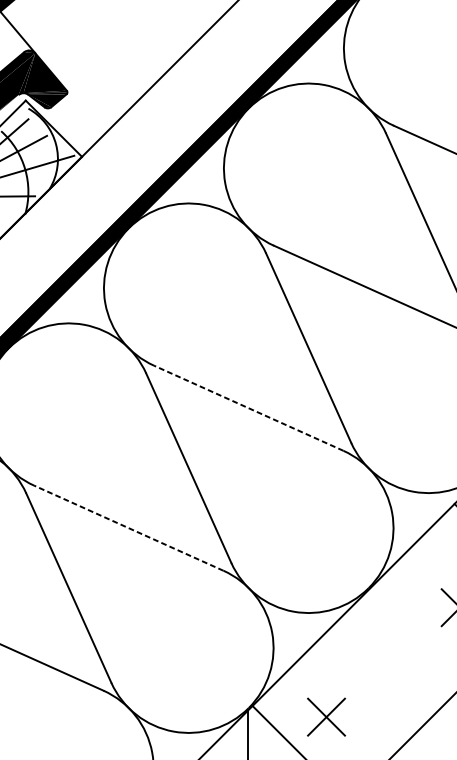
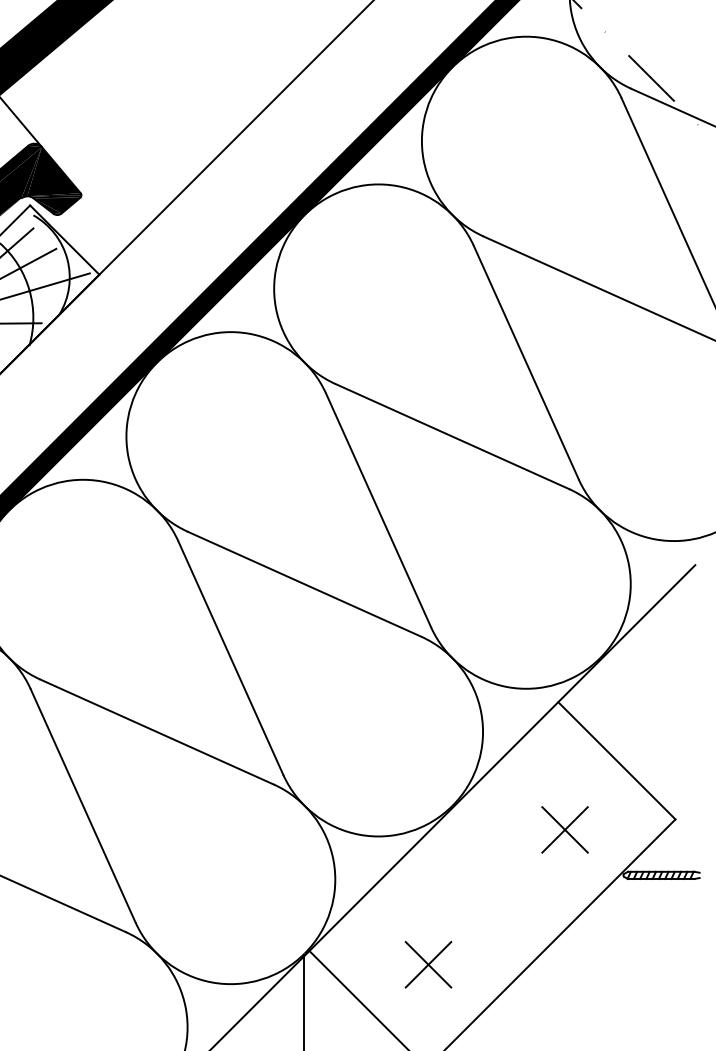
line: (248, 408) -> (304, 584), dashed -> solid
line: (129, 528) -> (157, 732), dashed -> solid
part: (326, 716) -> (428, 964), moved

